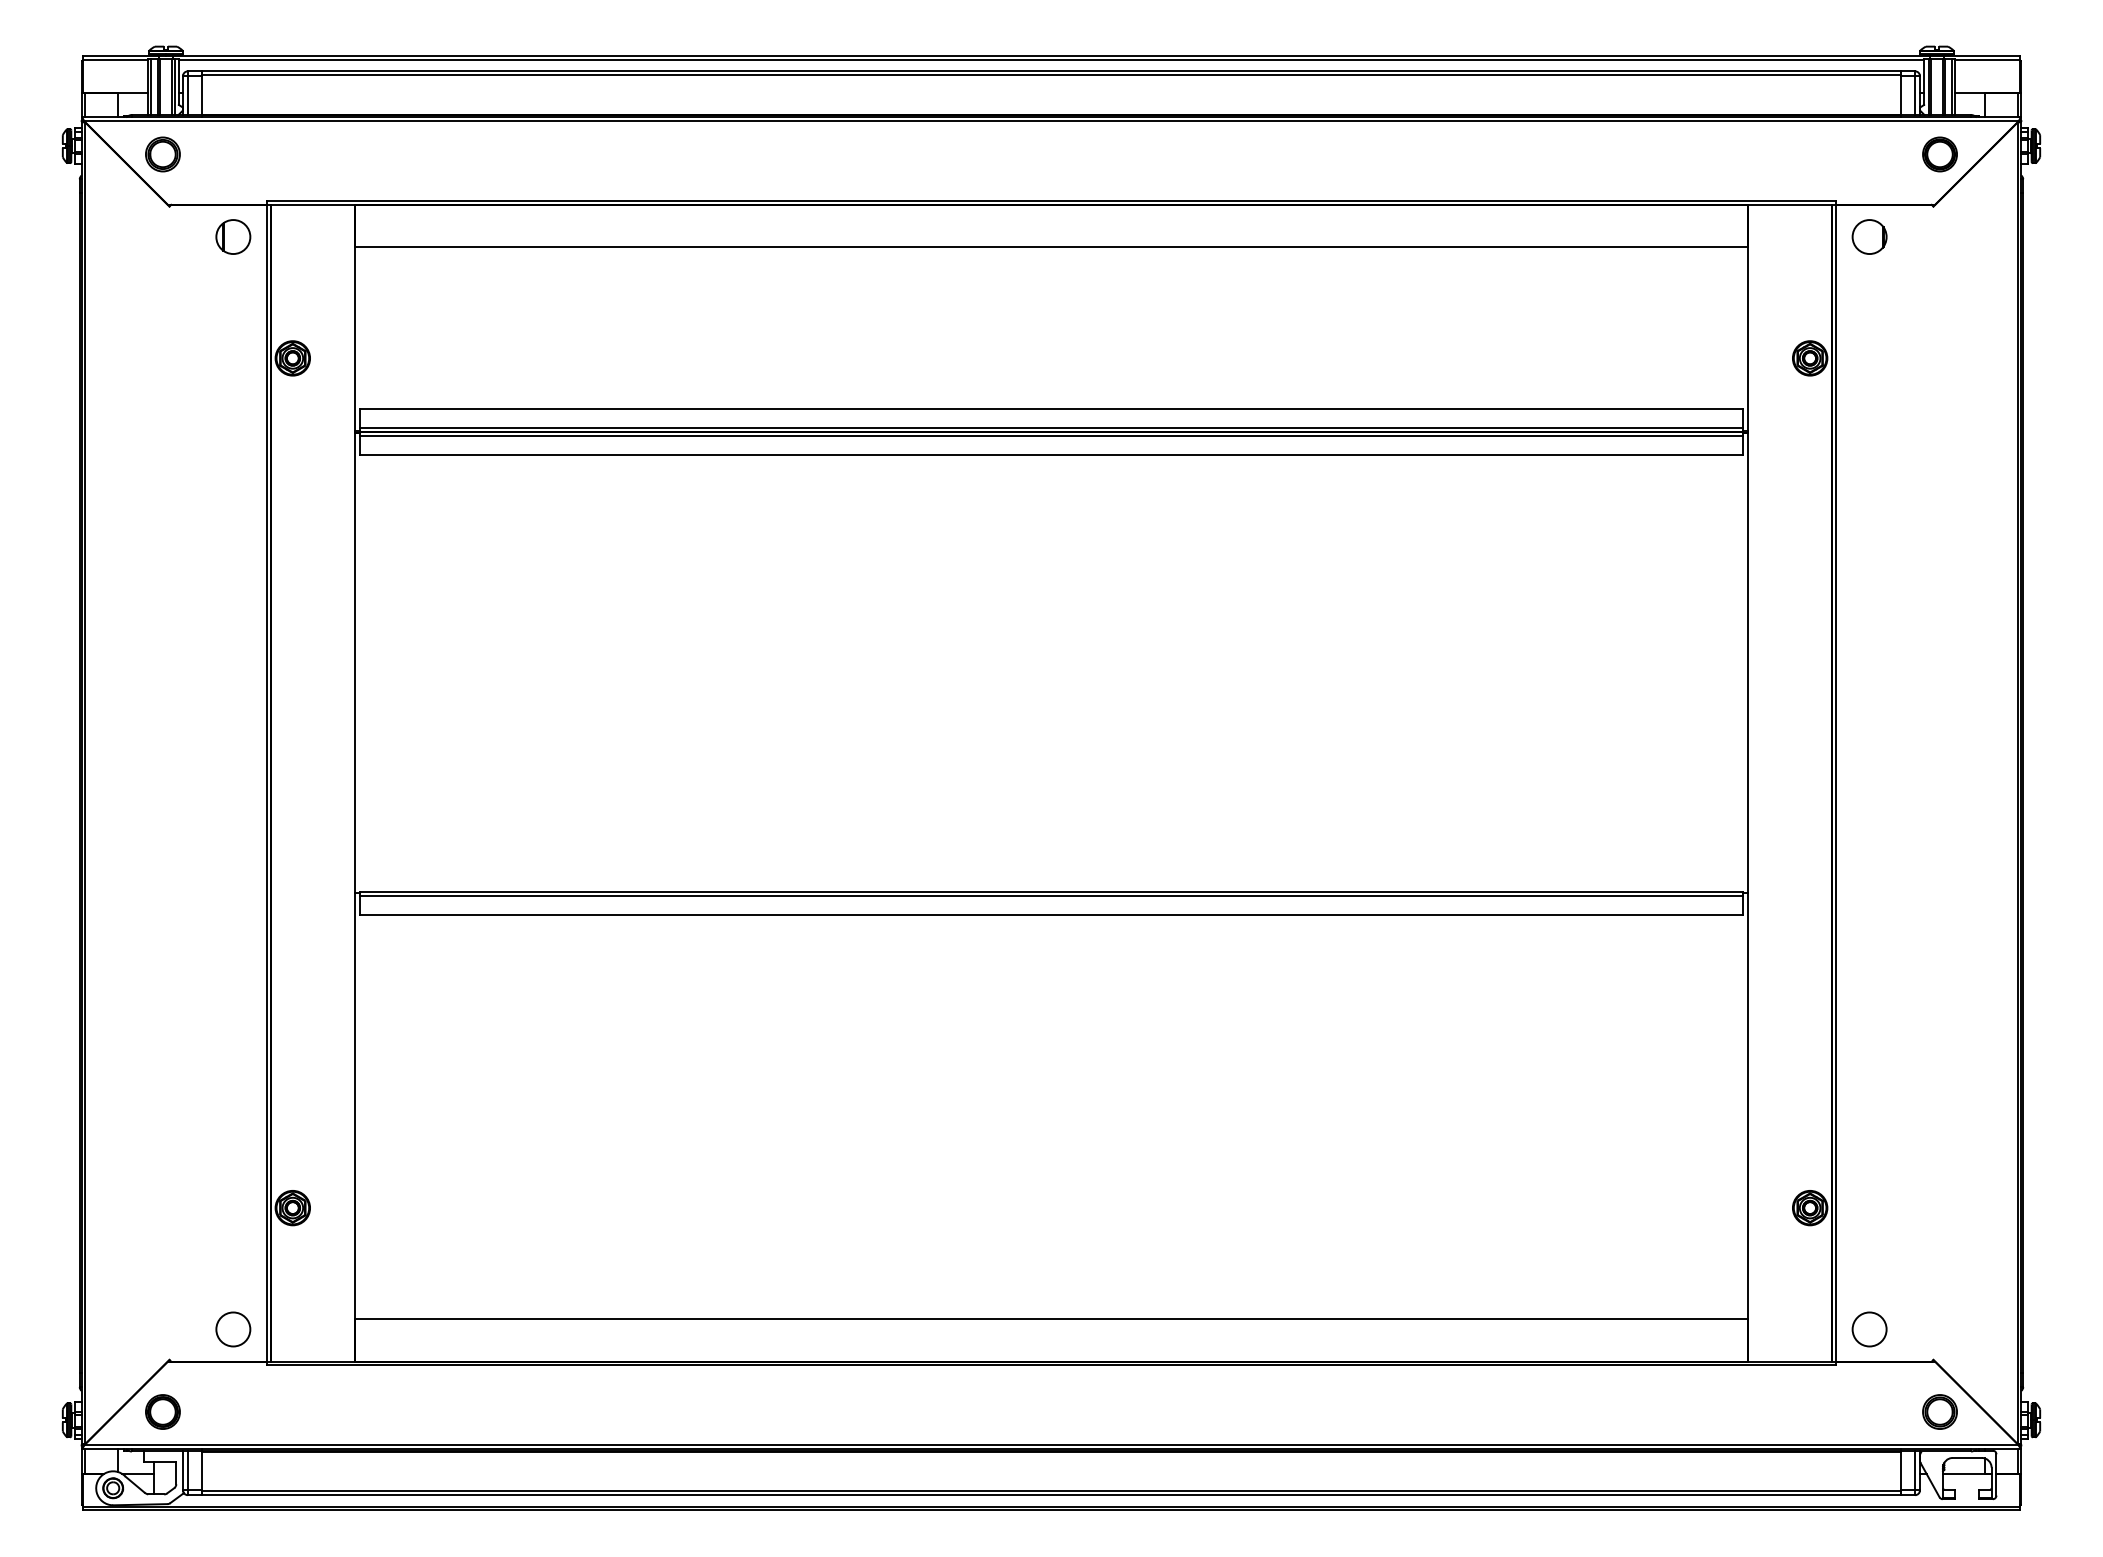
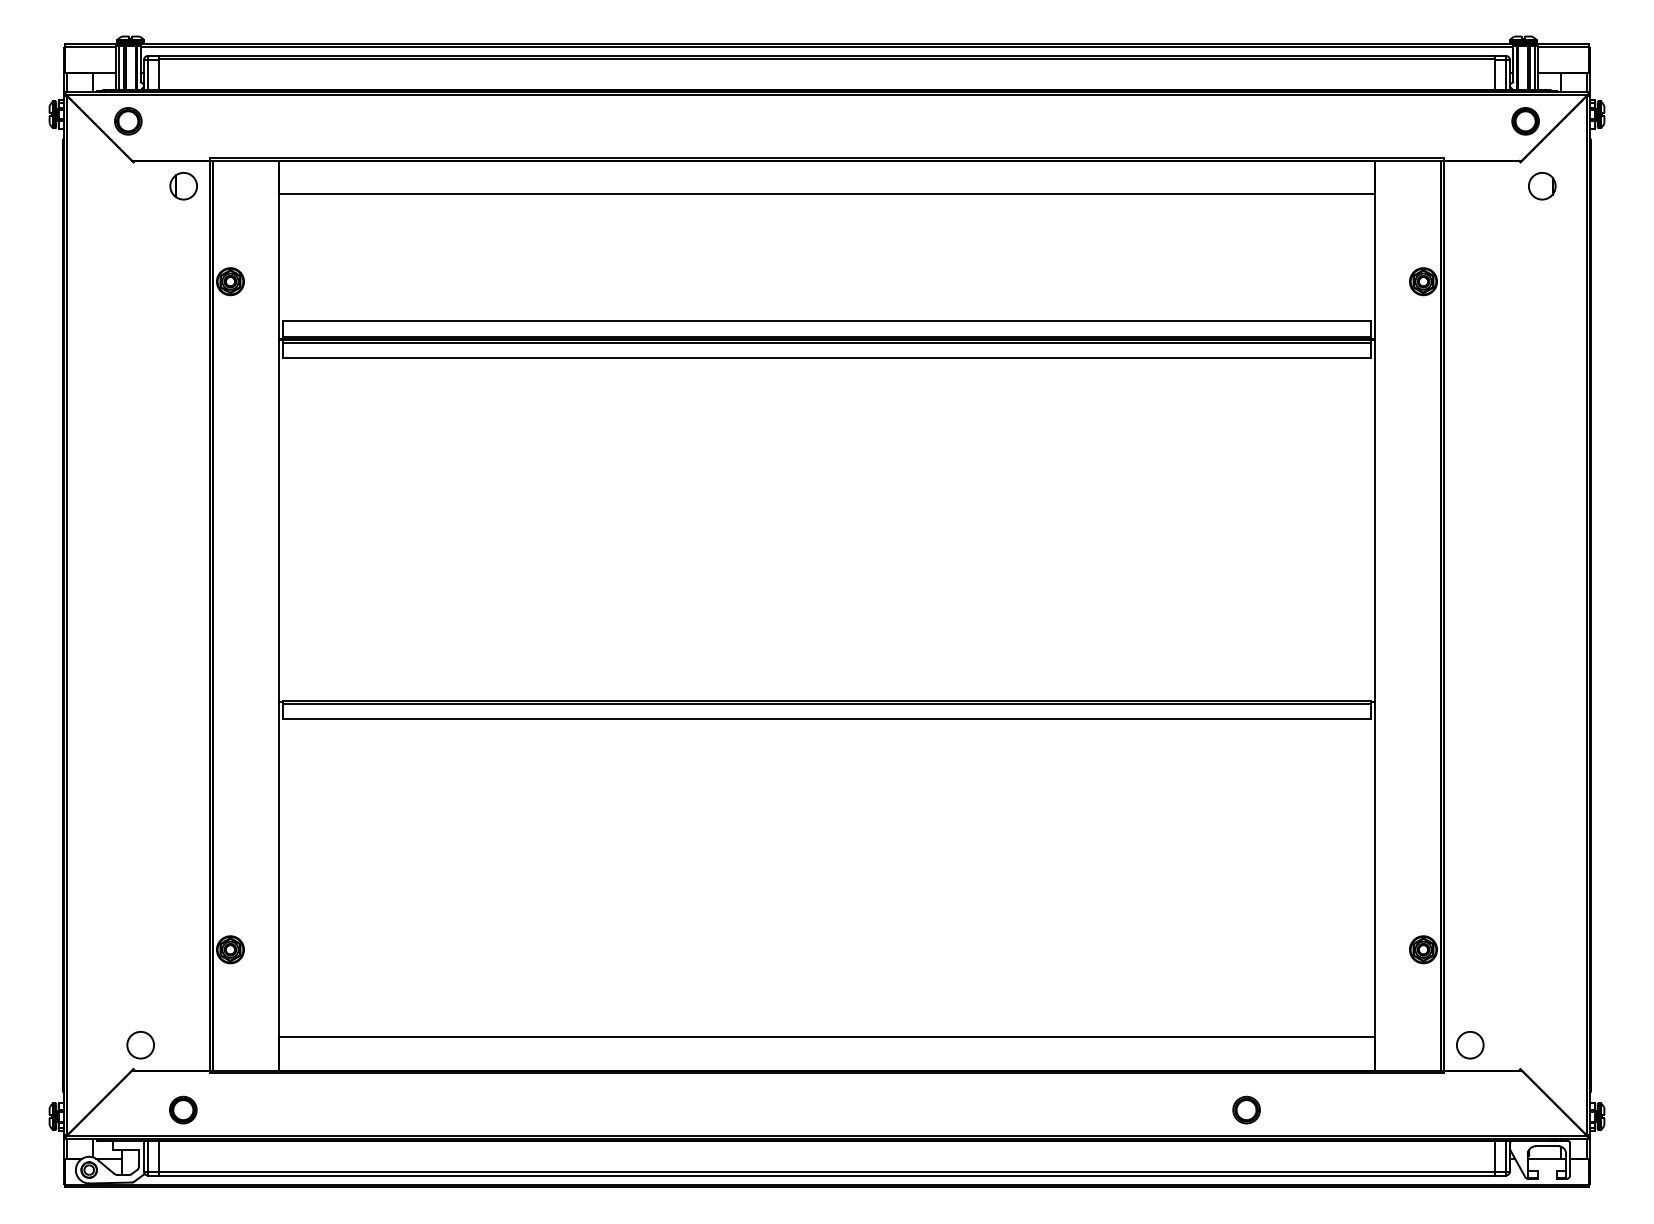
part: (1869, 237) -> (1542, 186), moved
circle: (233, 1329) -> (140, 1045), moved
part: (163, 1411) -> (183, 1109), moved
part: (1939, 1411) -> (1246, 1109), moved

